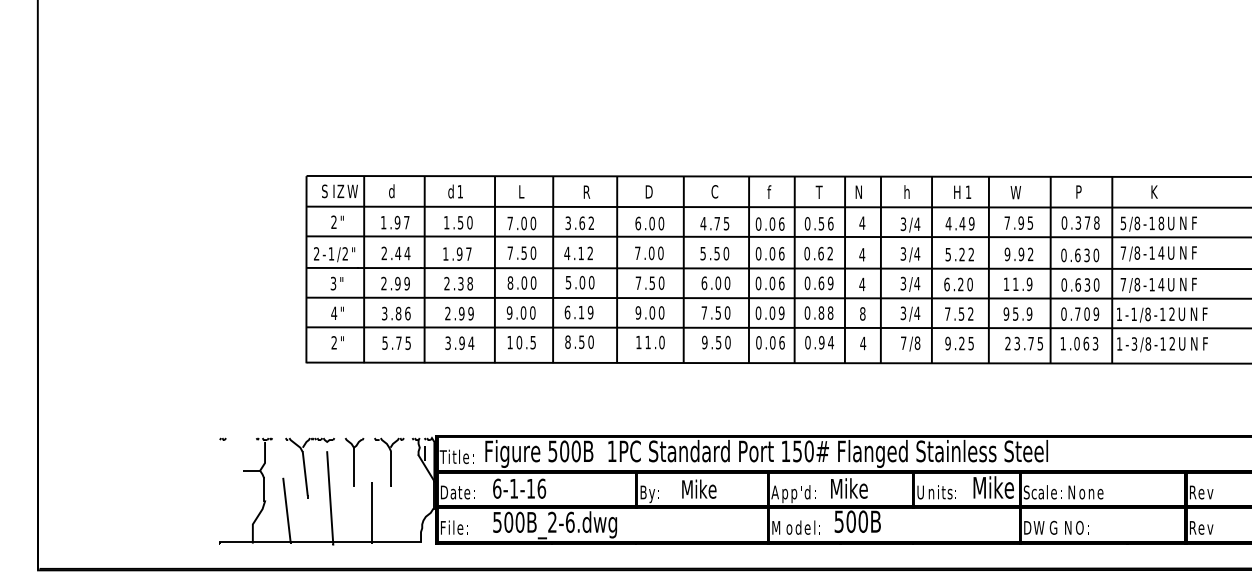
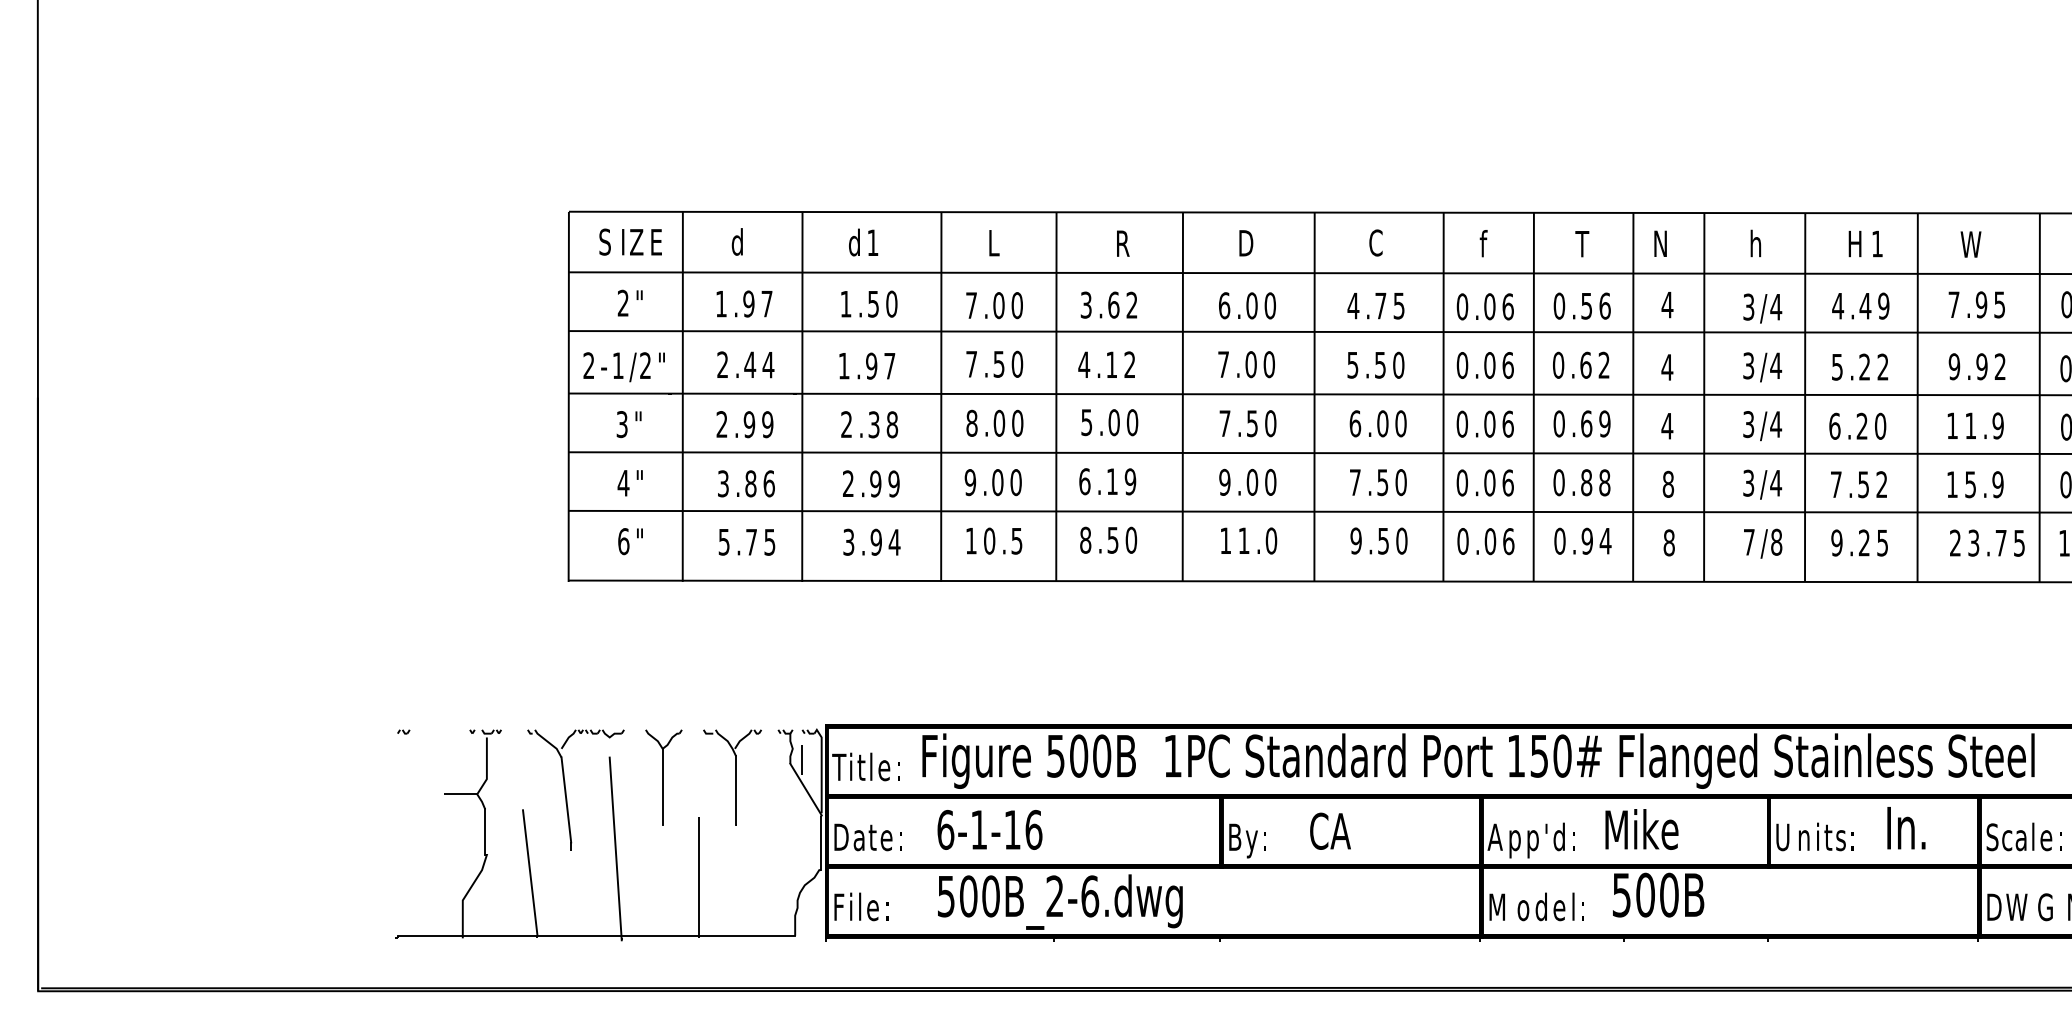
text: (352, 190) -> (659, 240), W -> E
text: (781, 312) -> (1507, 481), 9 -> 6
text: (1006, 313) -> (1952, 483), 9 -> 1
text: (334, 342) -> (624, 540), 2 -> 6
text: (863, 343) -> (1669, 542), 4 -> 8
text: (994, 487) -> (1928, 827), Mike -> In.
text: (698, 488) -> (1343, 829), Mike -> CA

